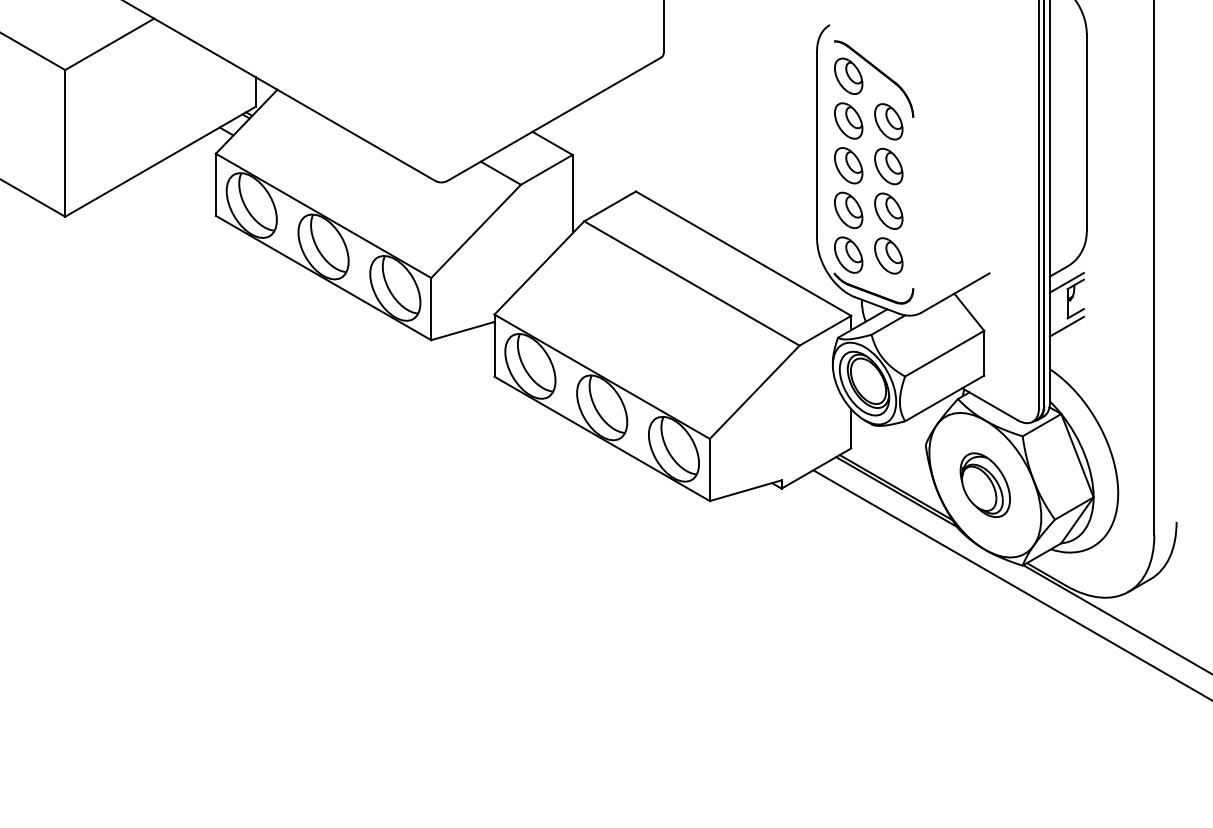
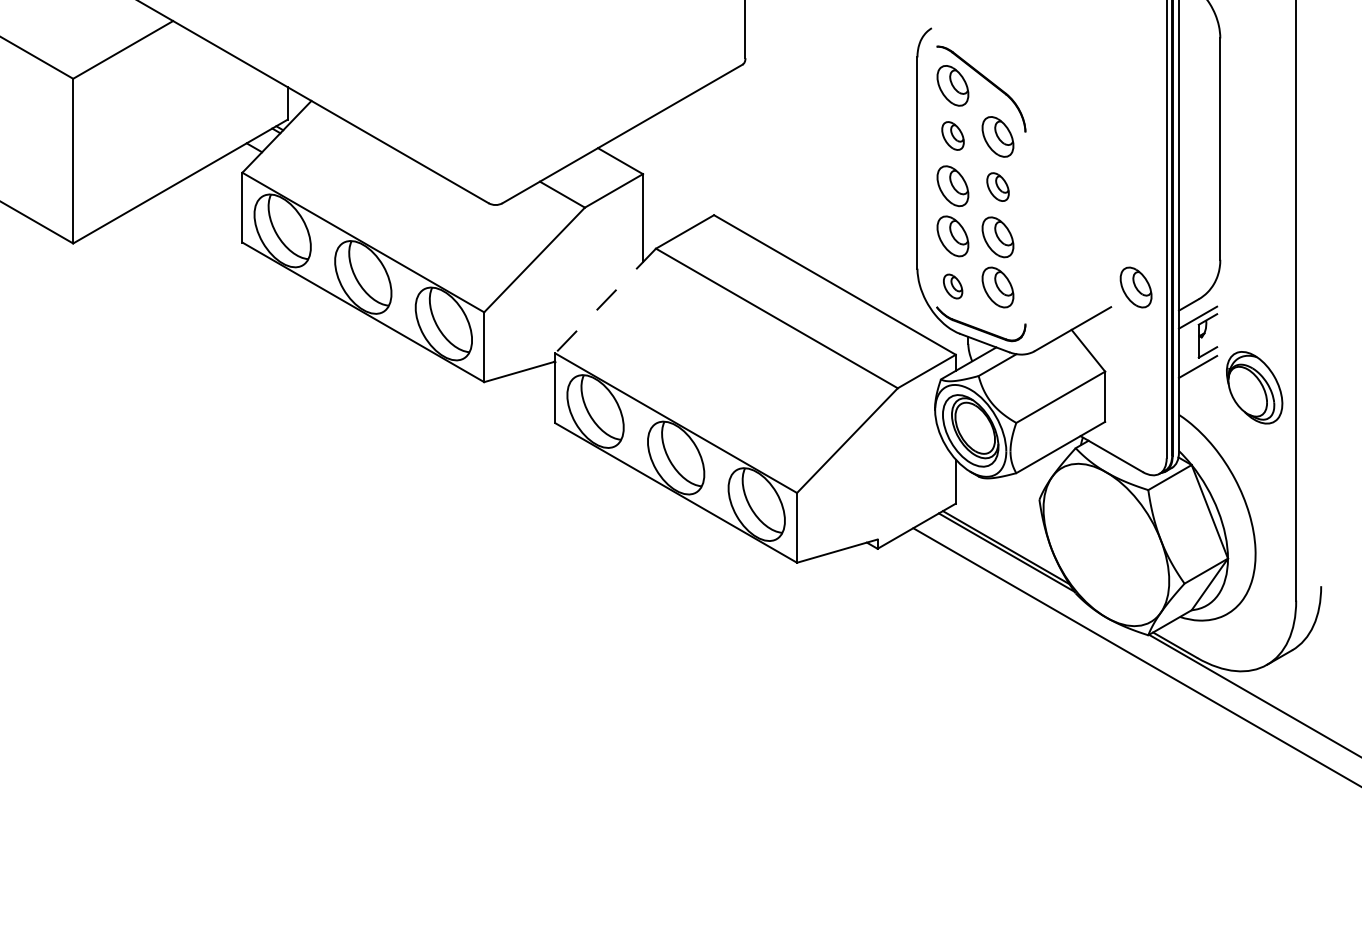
part: (848, 120) -> (952, 135), size x0.7
part: (888, 166) -> (997, 187), size x0.7
part: (848, 254) -> (952, 285), size x0.6
part: (1011, 255) -> (1135, 287), added
line: (539, 267) -> (605, 300), solid -> dashed
part: (984, 484) -> (1253, 386), moved

